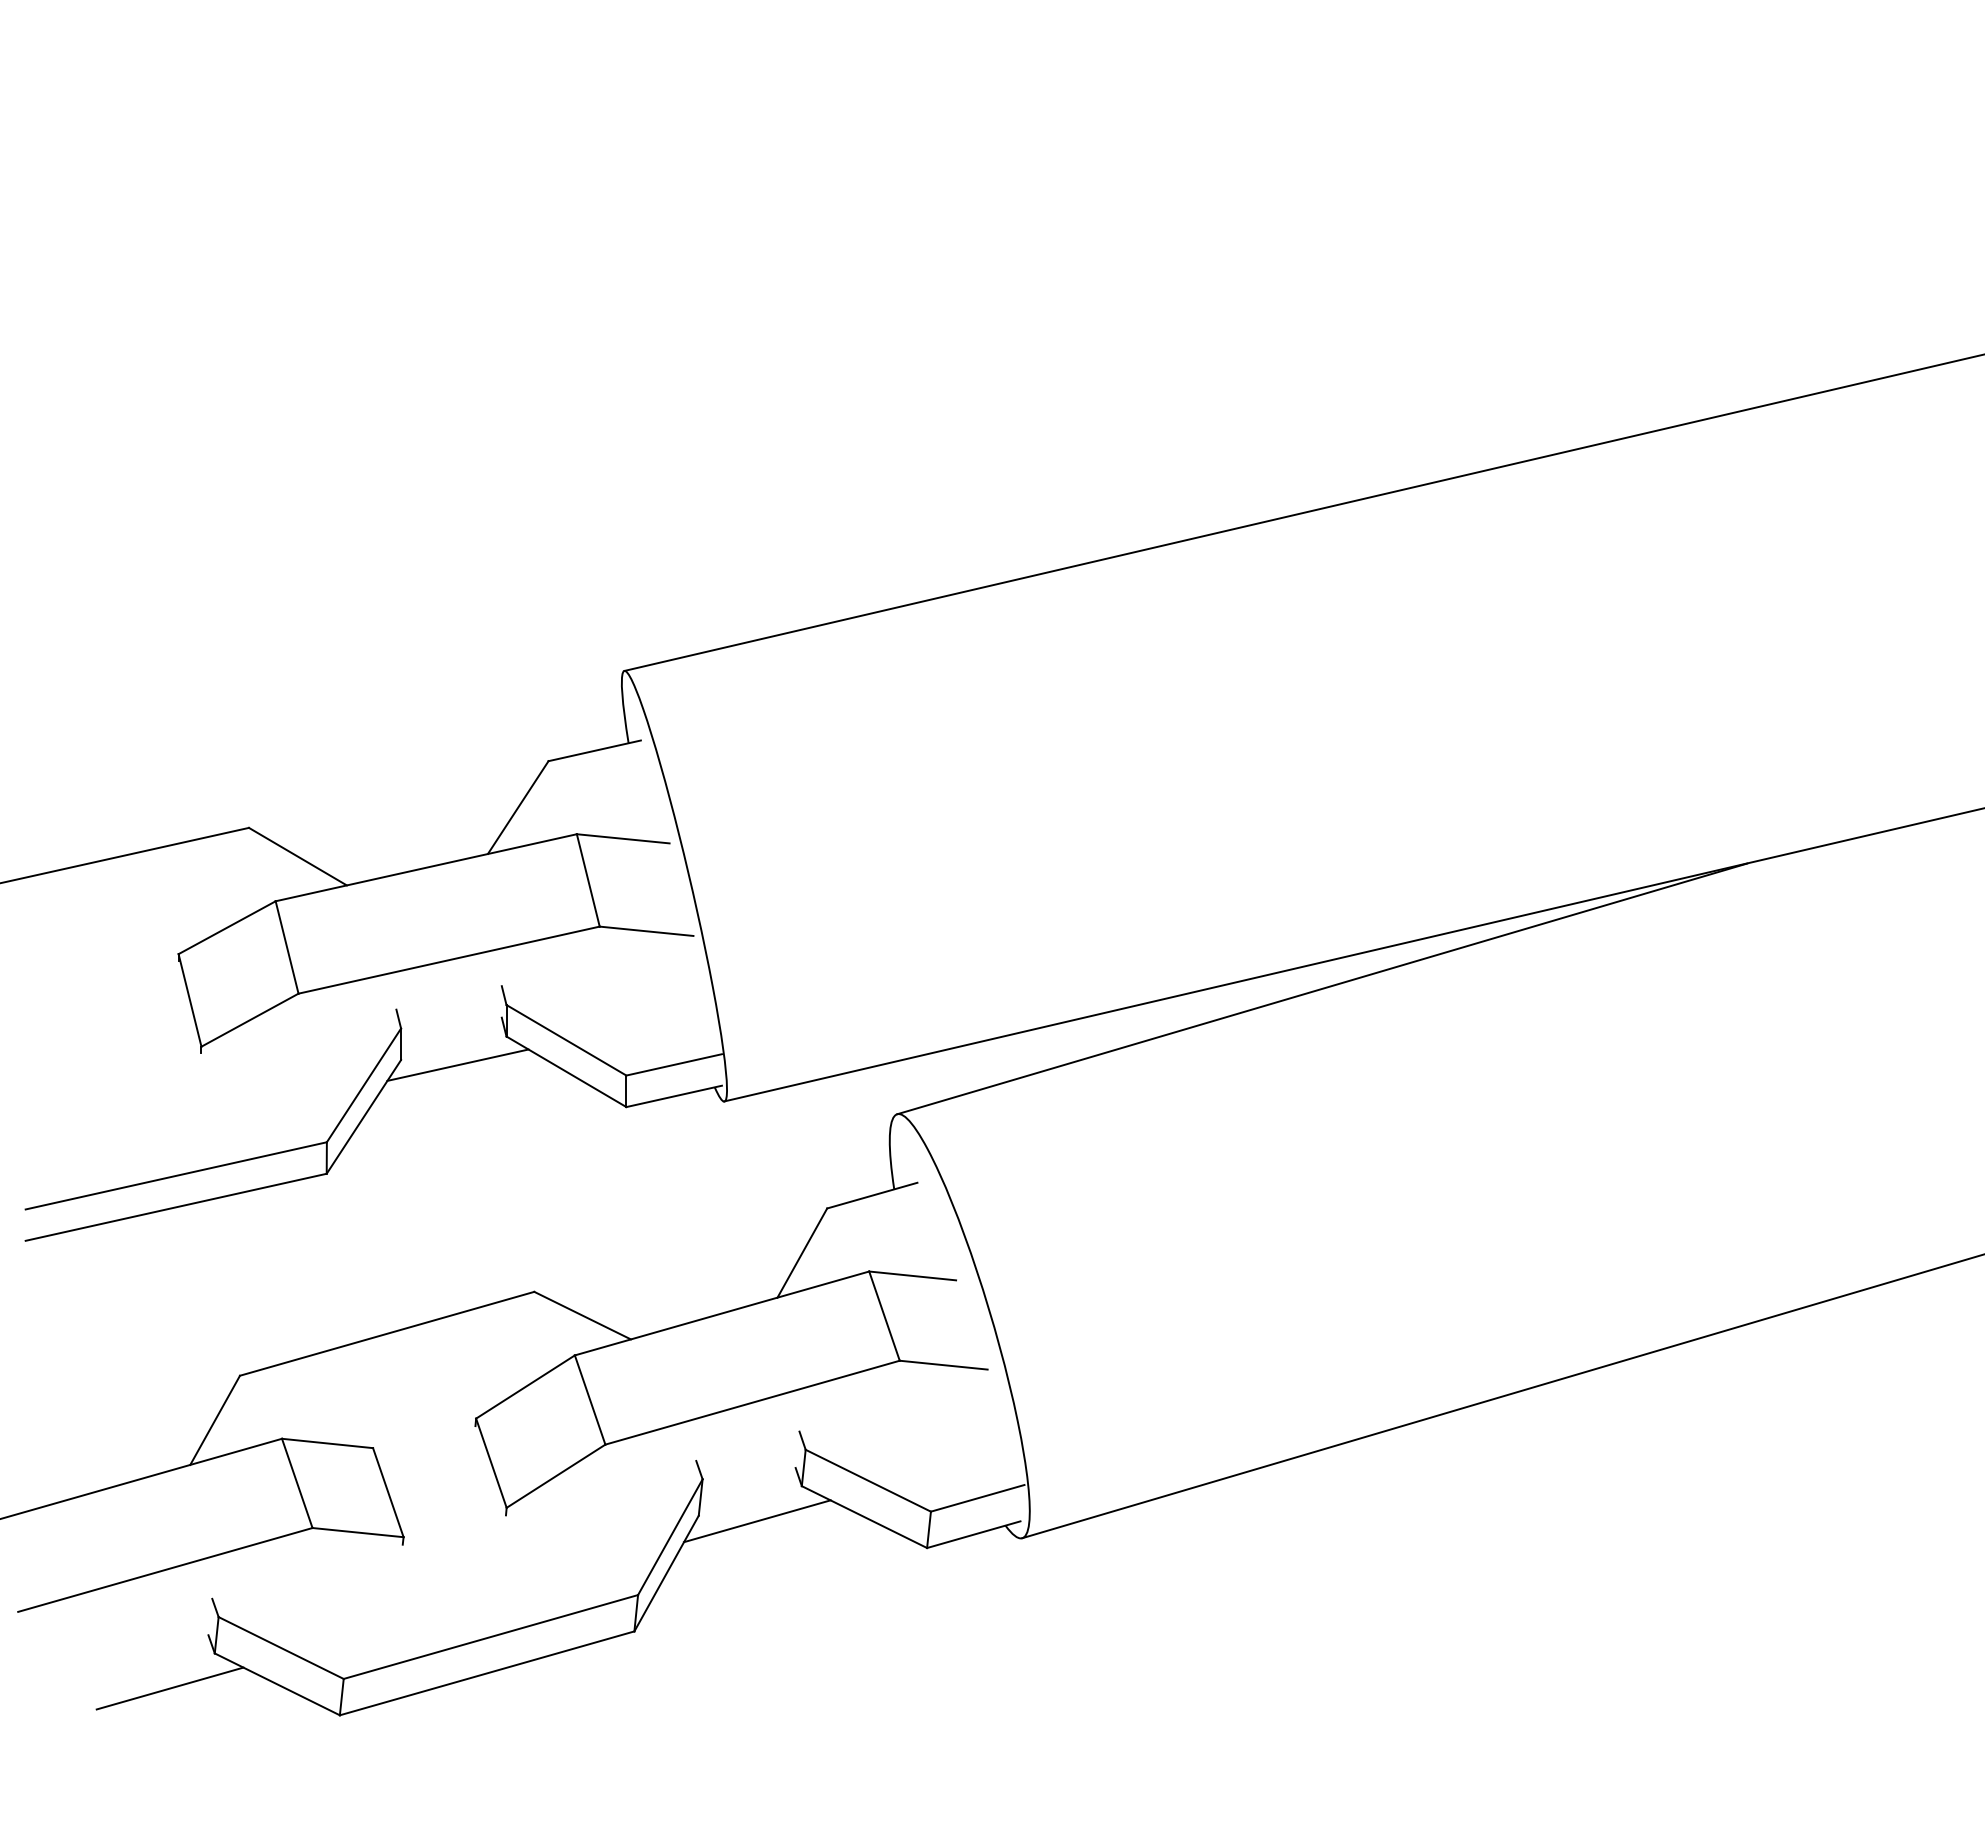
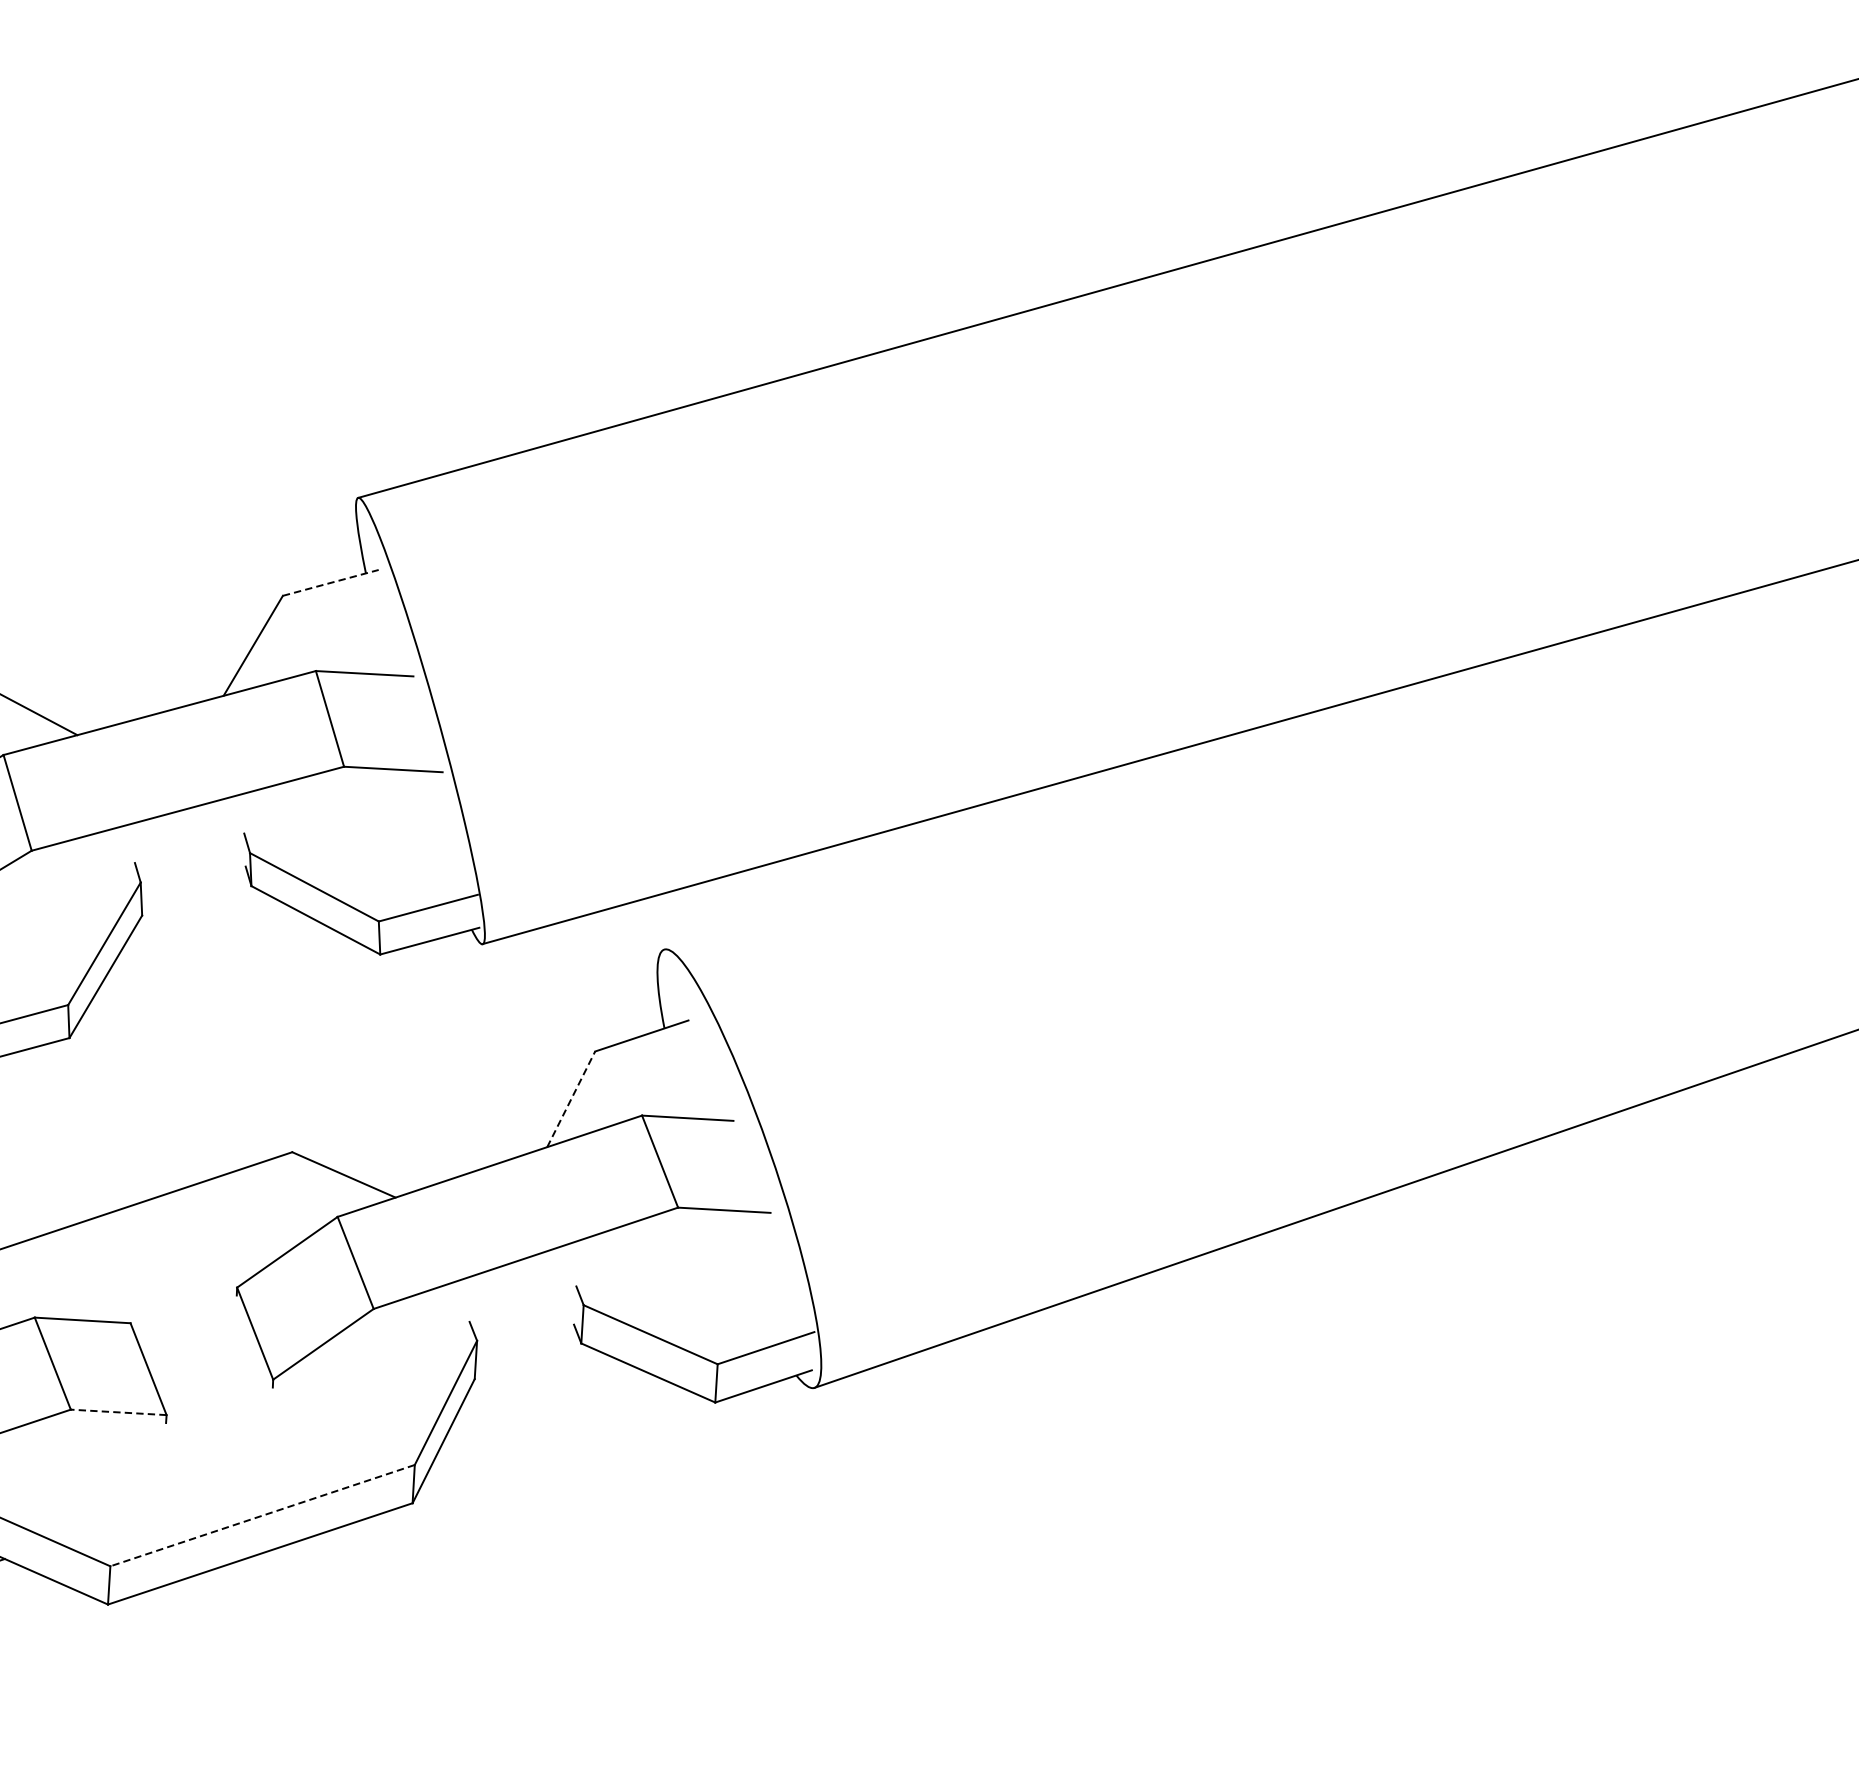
line: (595, 750) -> (331, 582), solid -> dashed
line: (1322, 988) -> (1103, 798), removed
line: (457, 1064) -> (201, 917), removed
line: (802, 1252) -> (571, 1098), solid -> dashed
line: (756, 1521) -> (535, 1382), removed
line: (358, 1532) -> (119, 1412), solid -> dashed
line: (490, 1637) -> (262, 1516), solid -> dashed

